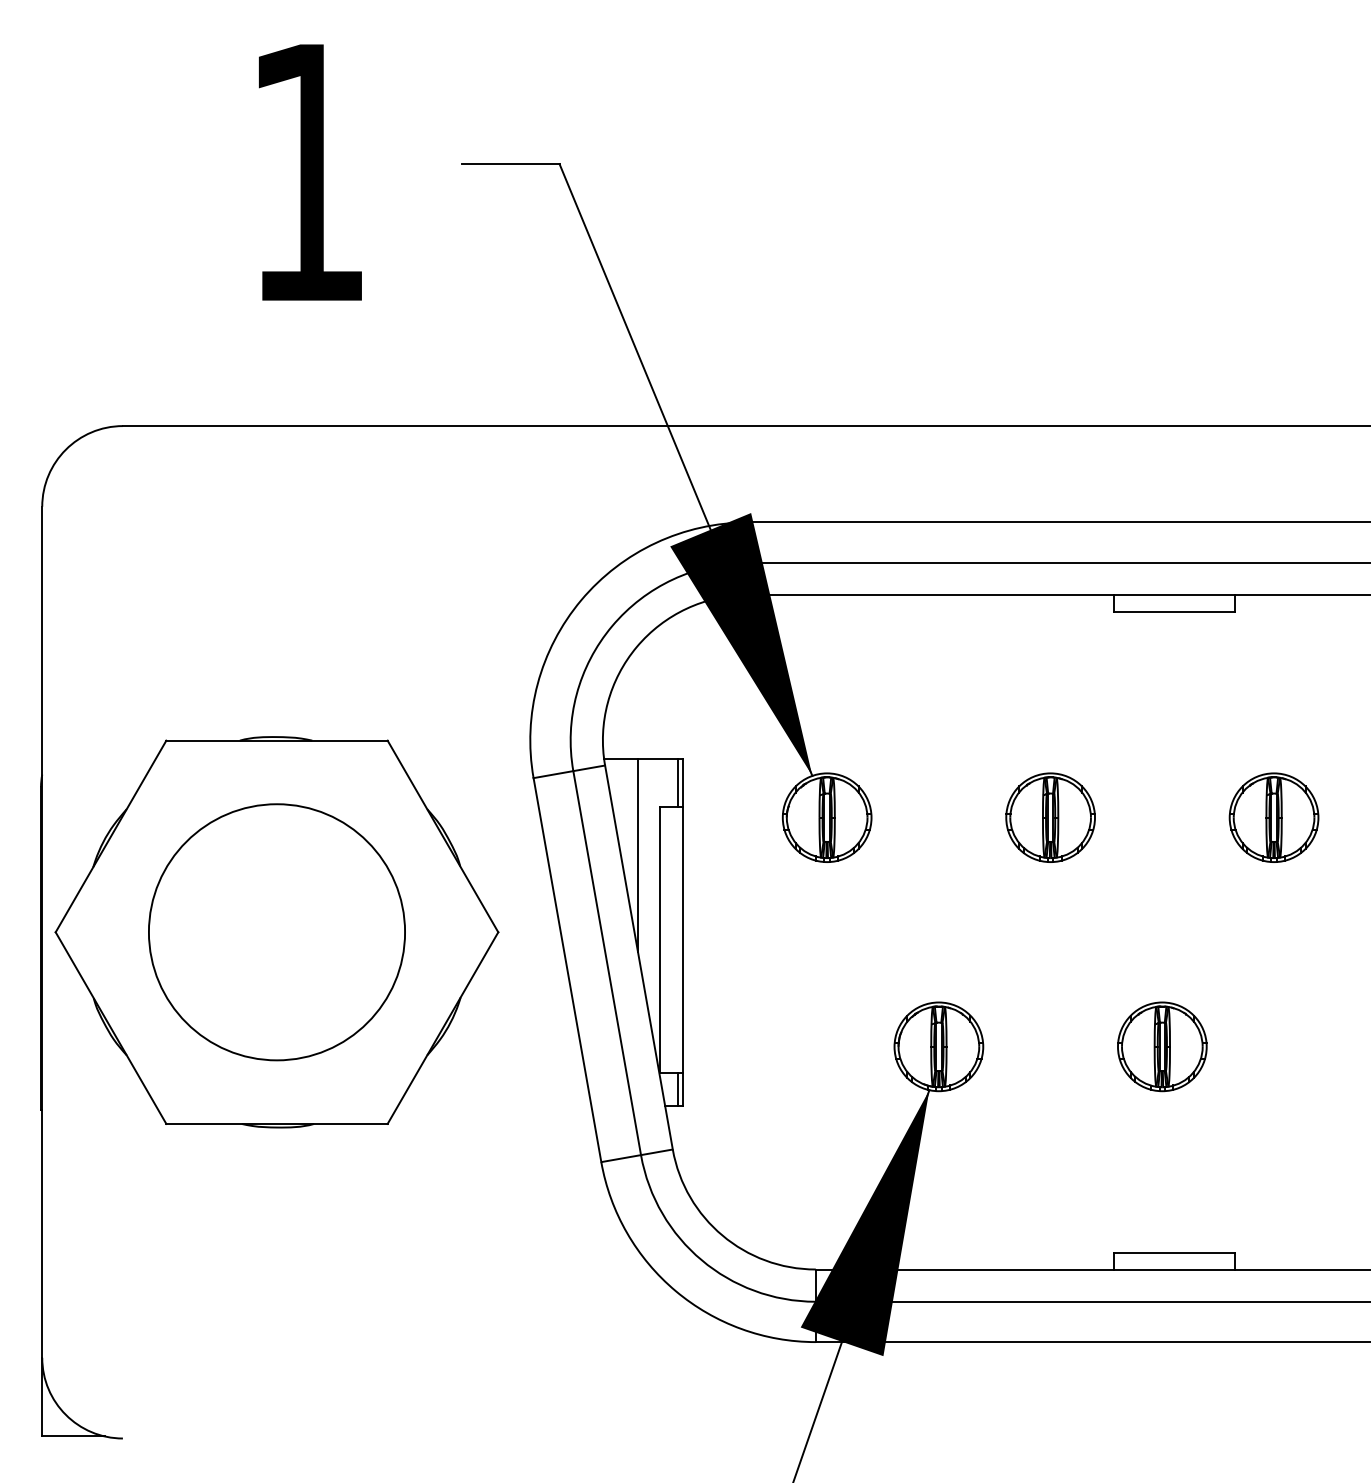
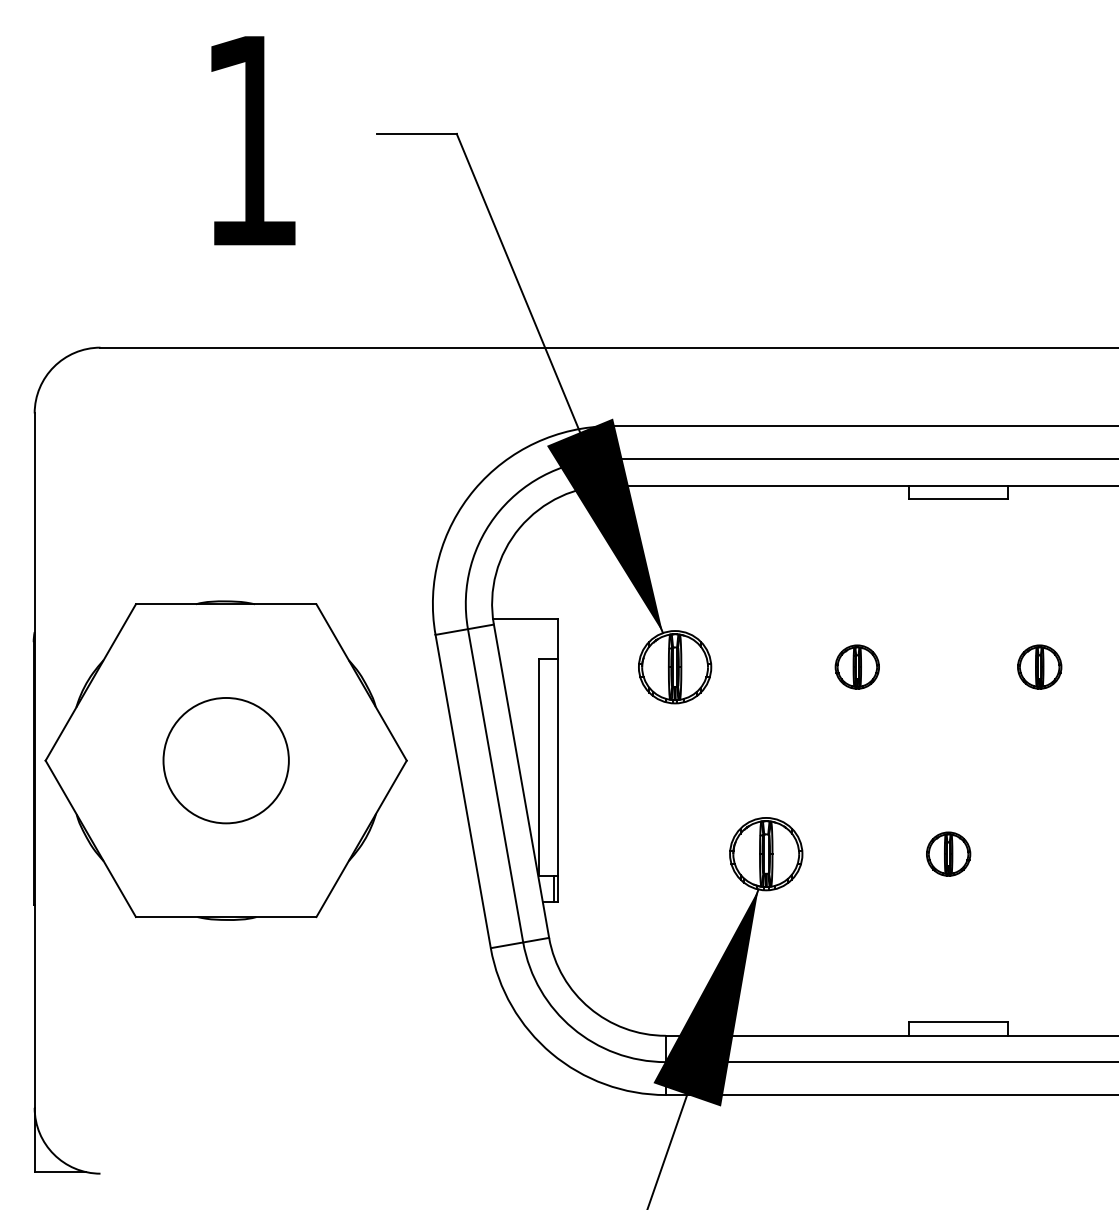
line: (678, 782) -> (553, 638), removed
part: (1050, 817) -> (857, 667), size x0.6
part: (1273, 817) -> (1039, 667), size x0.6
line: (638, 855) -> (521, 698), removed
circle: (276, 932) -> (225, 760), size x0.6
part: (1162, 1046) -> (948, 853), size x0.6

